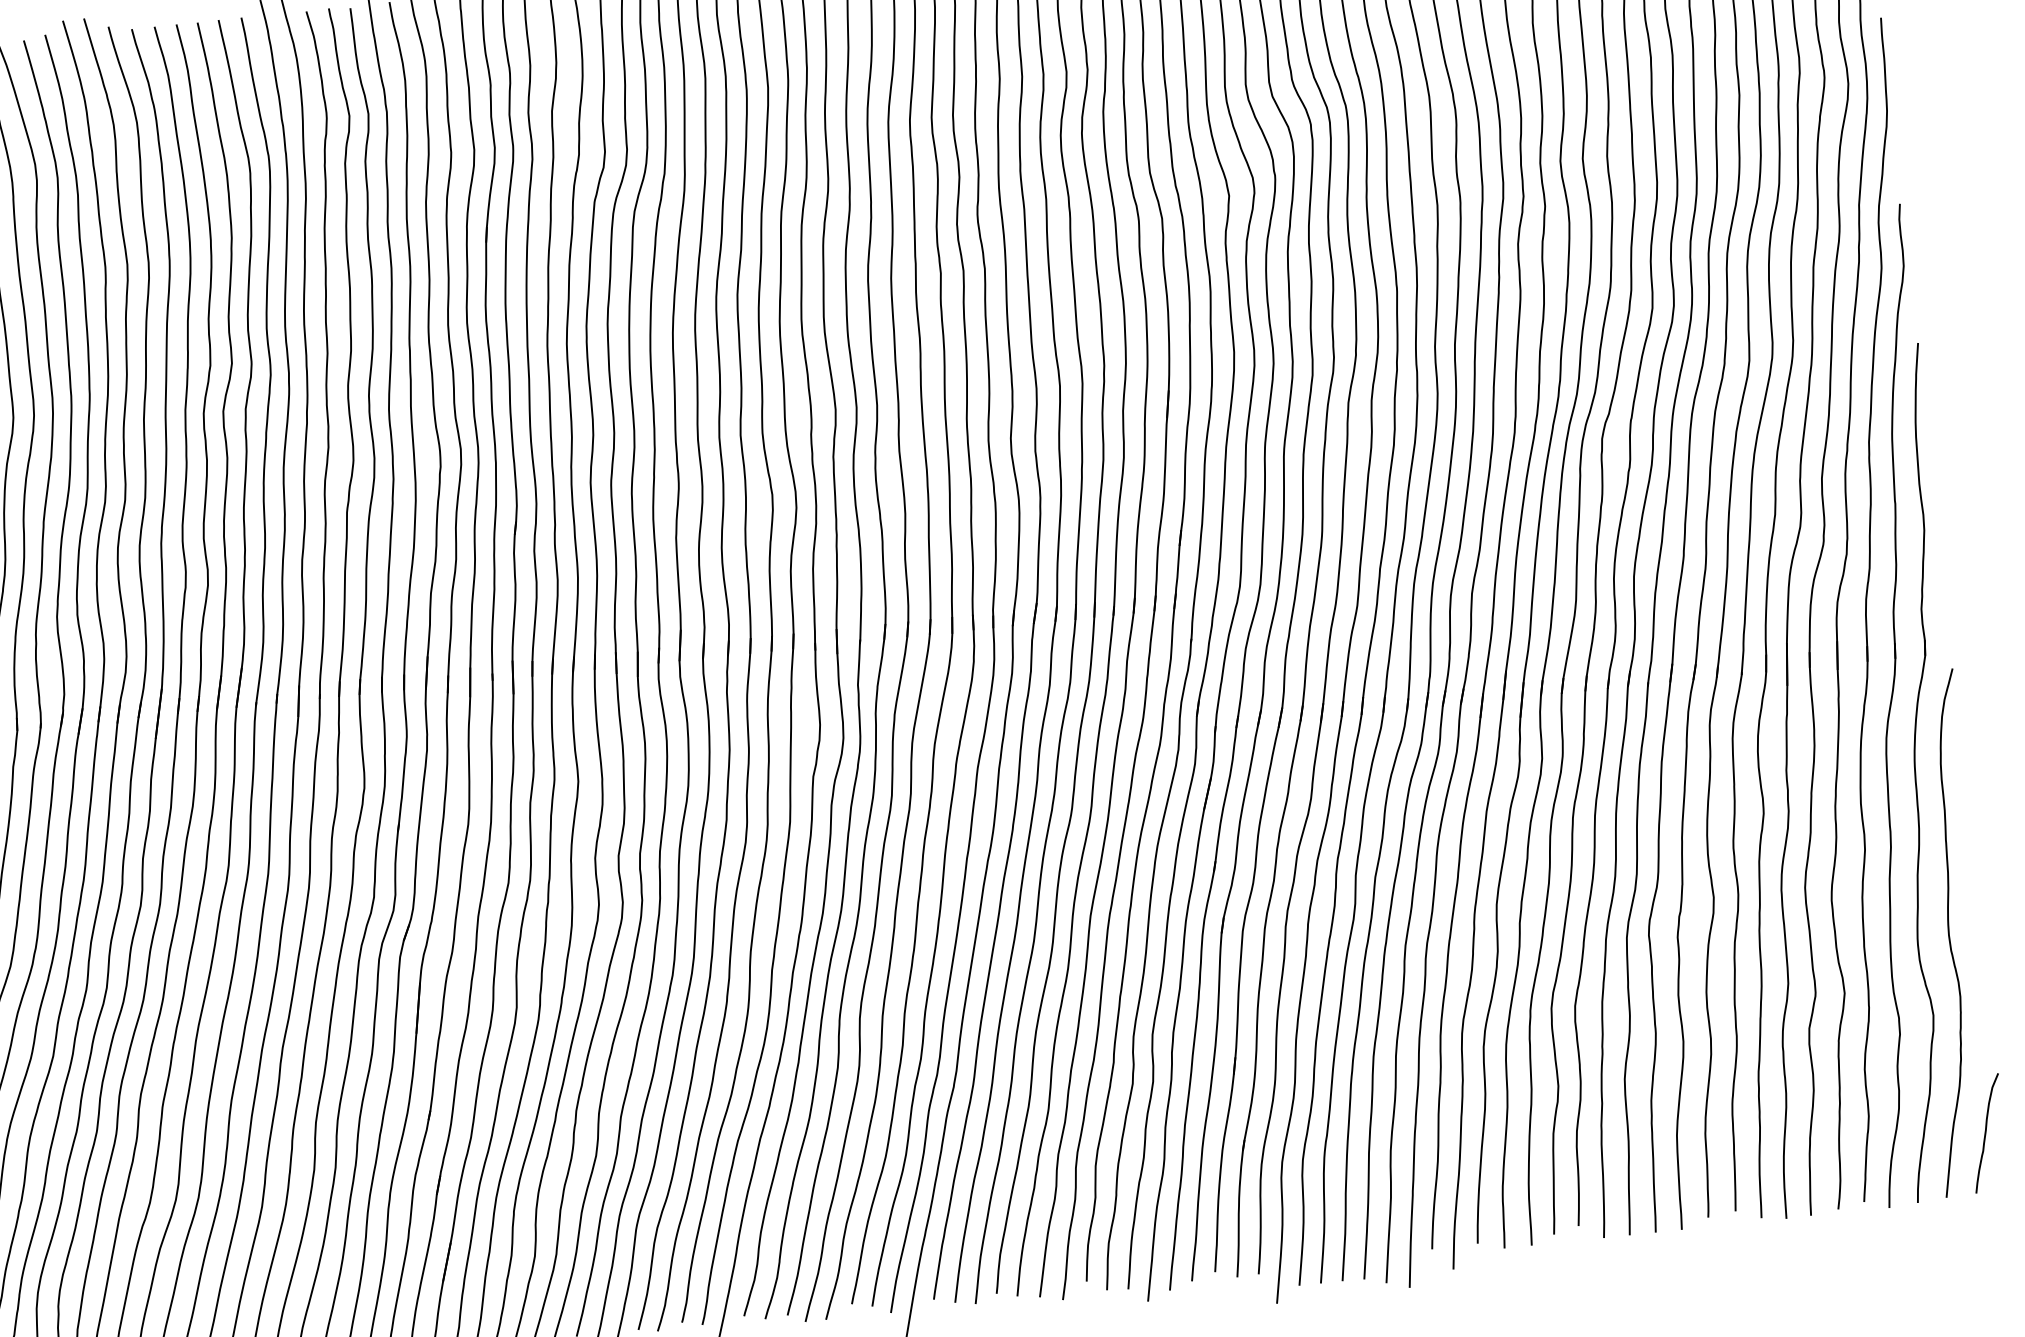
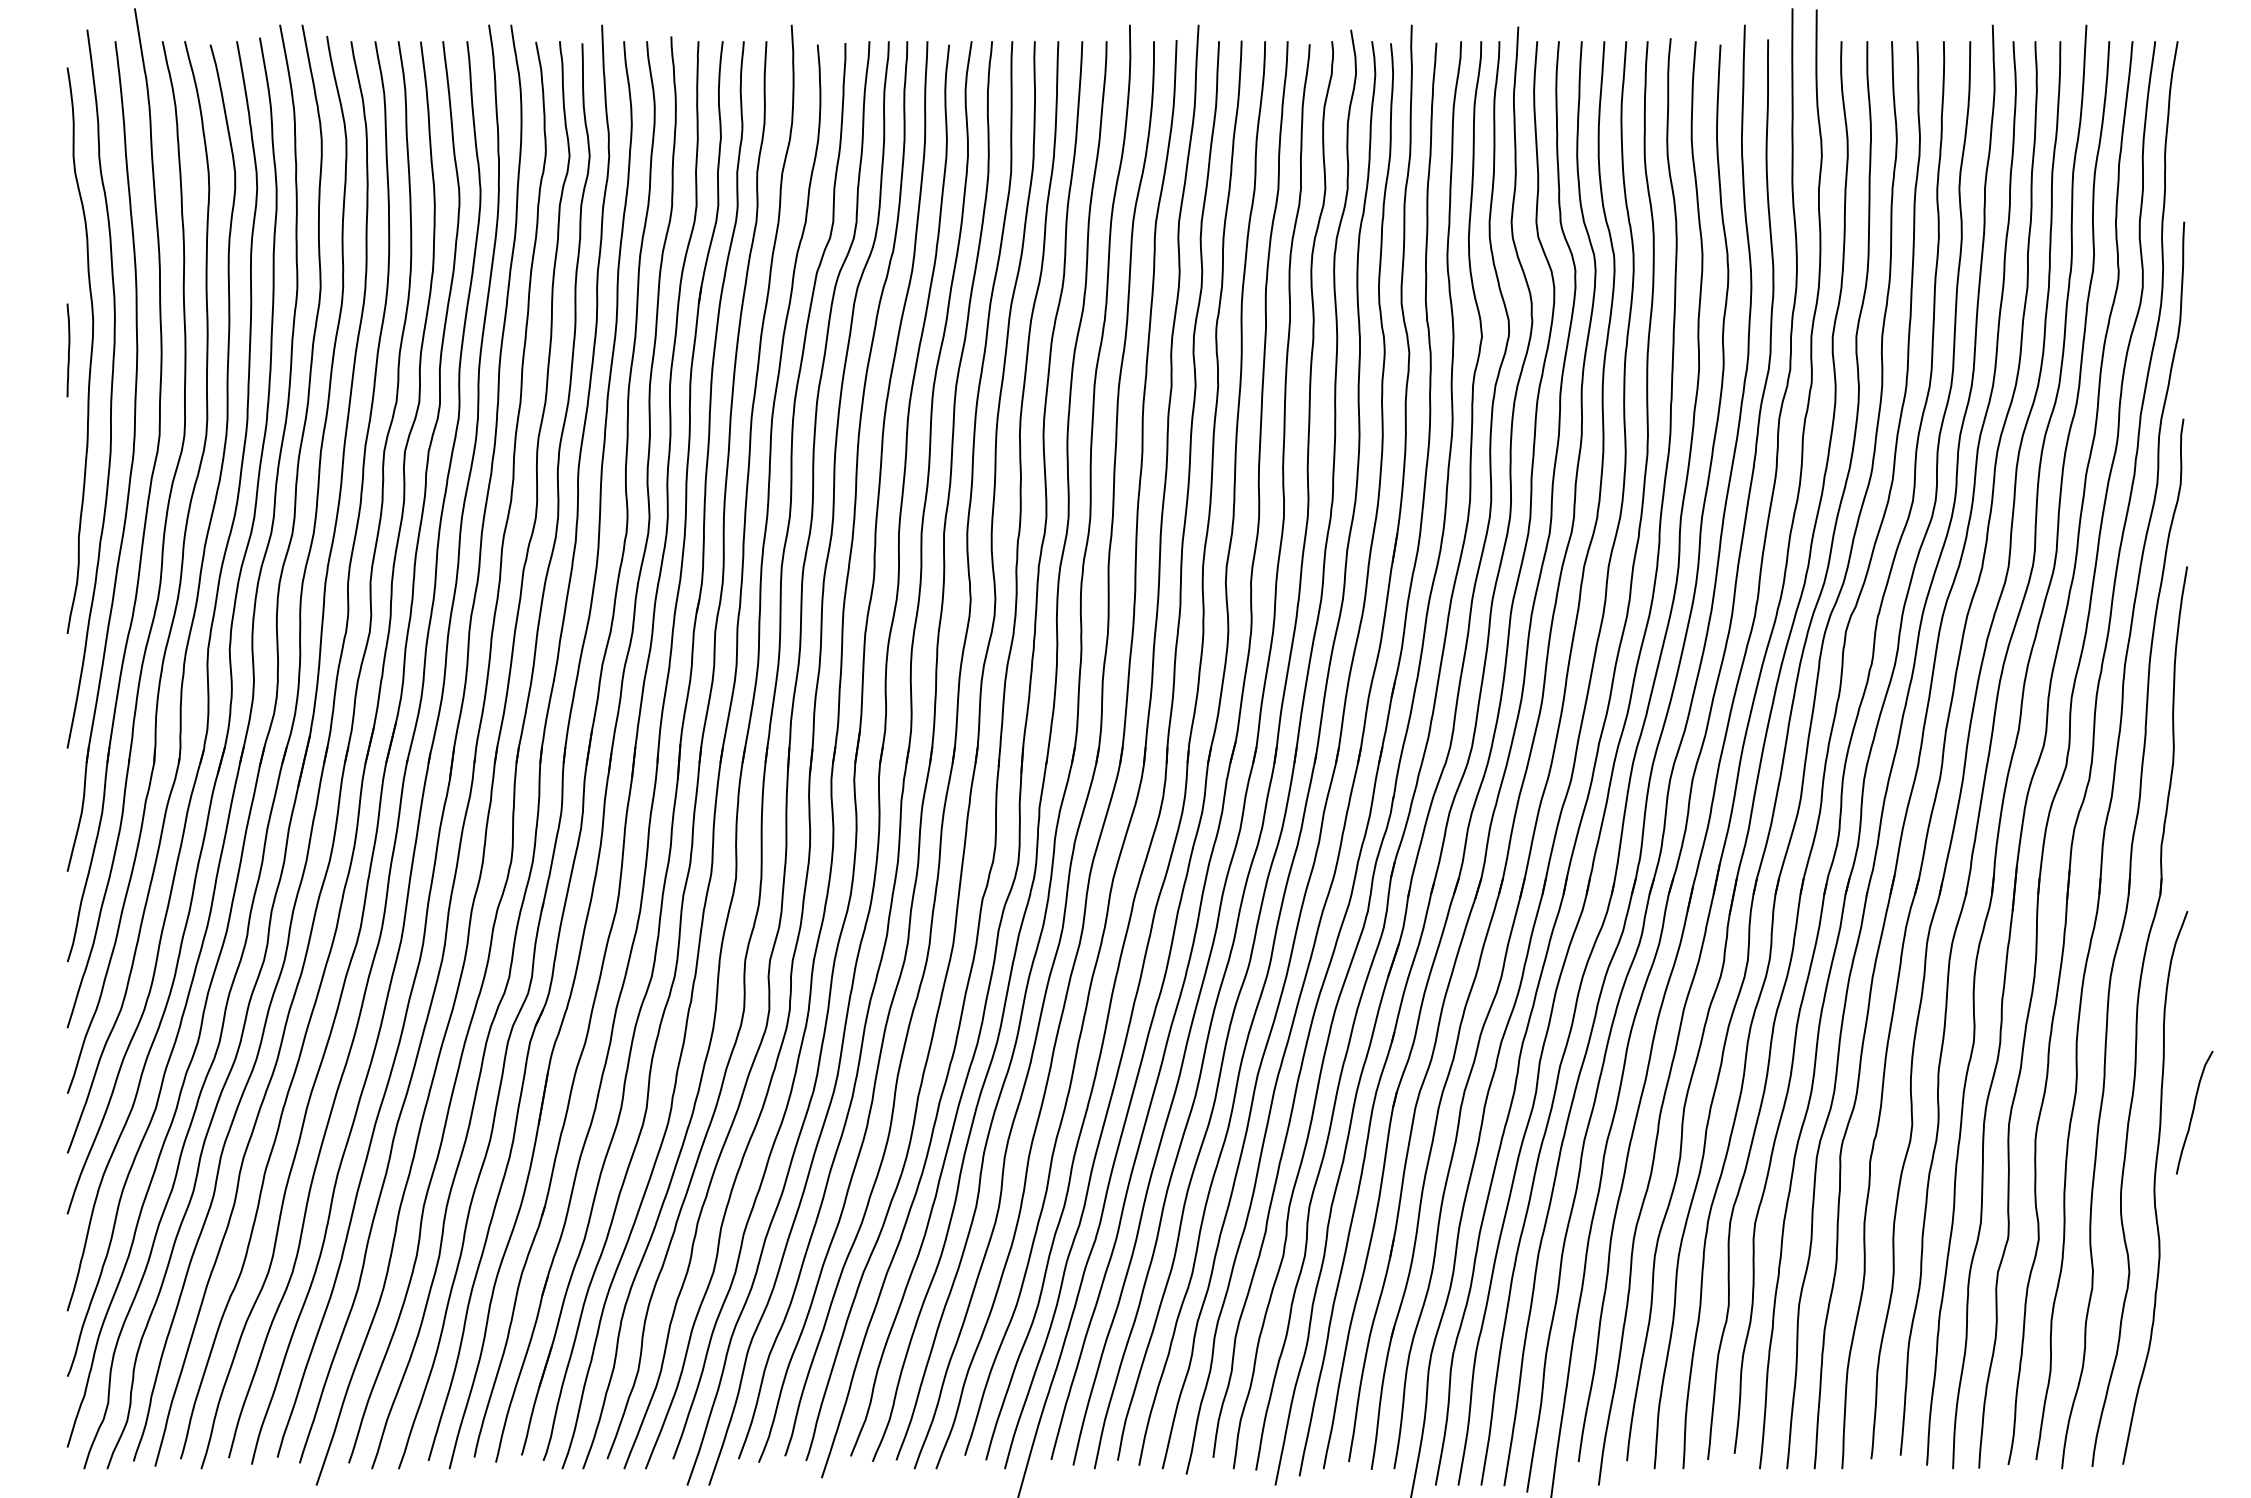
curve: (1986, 1133) -> (2193, 1112), moved

